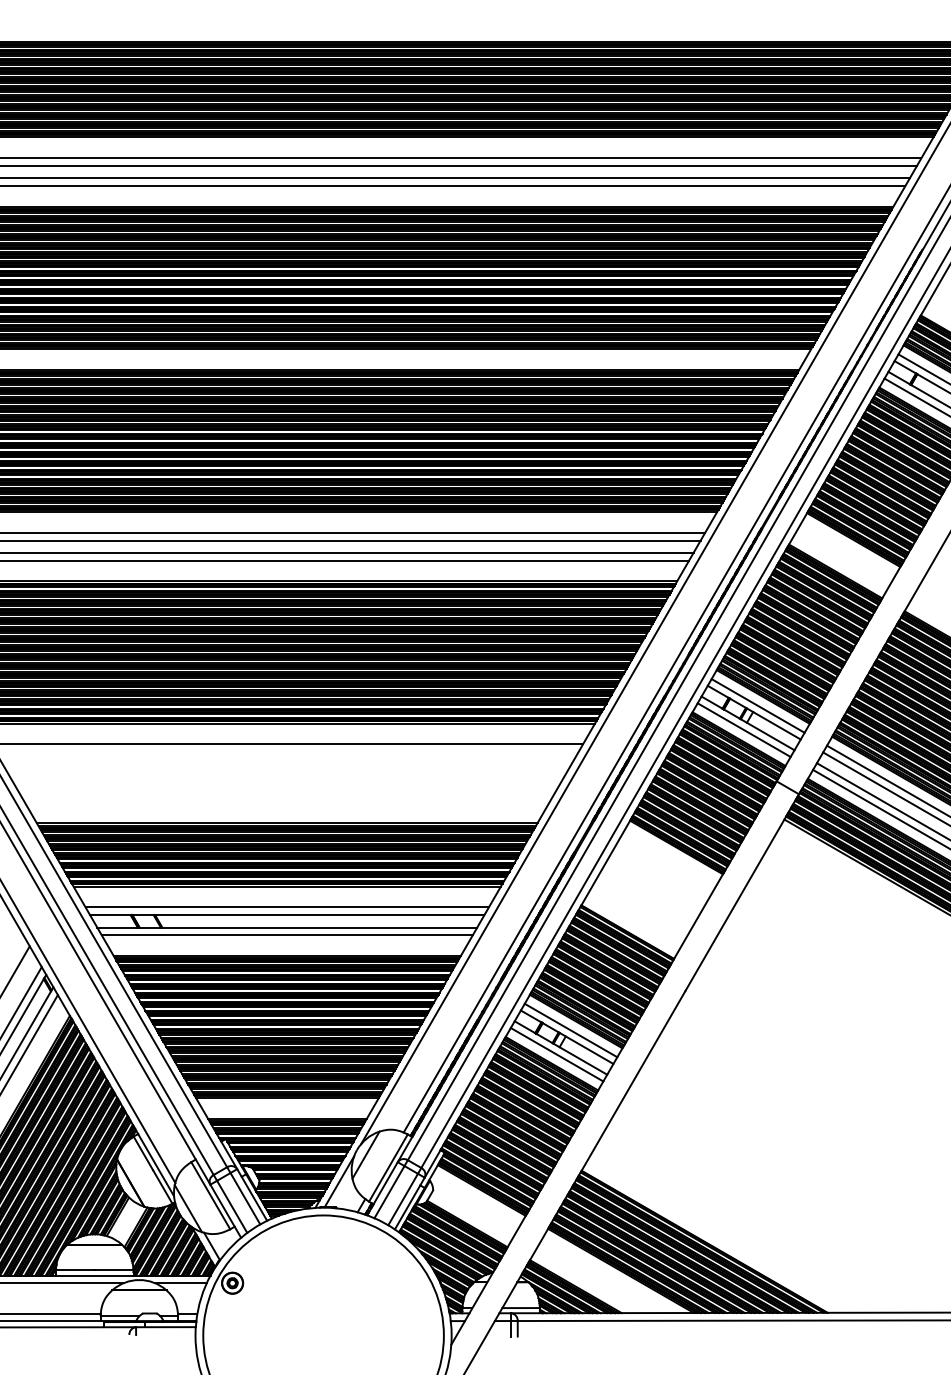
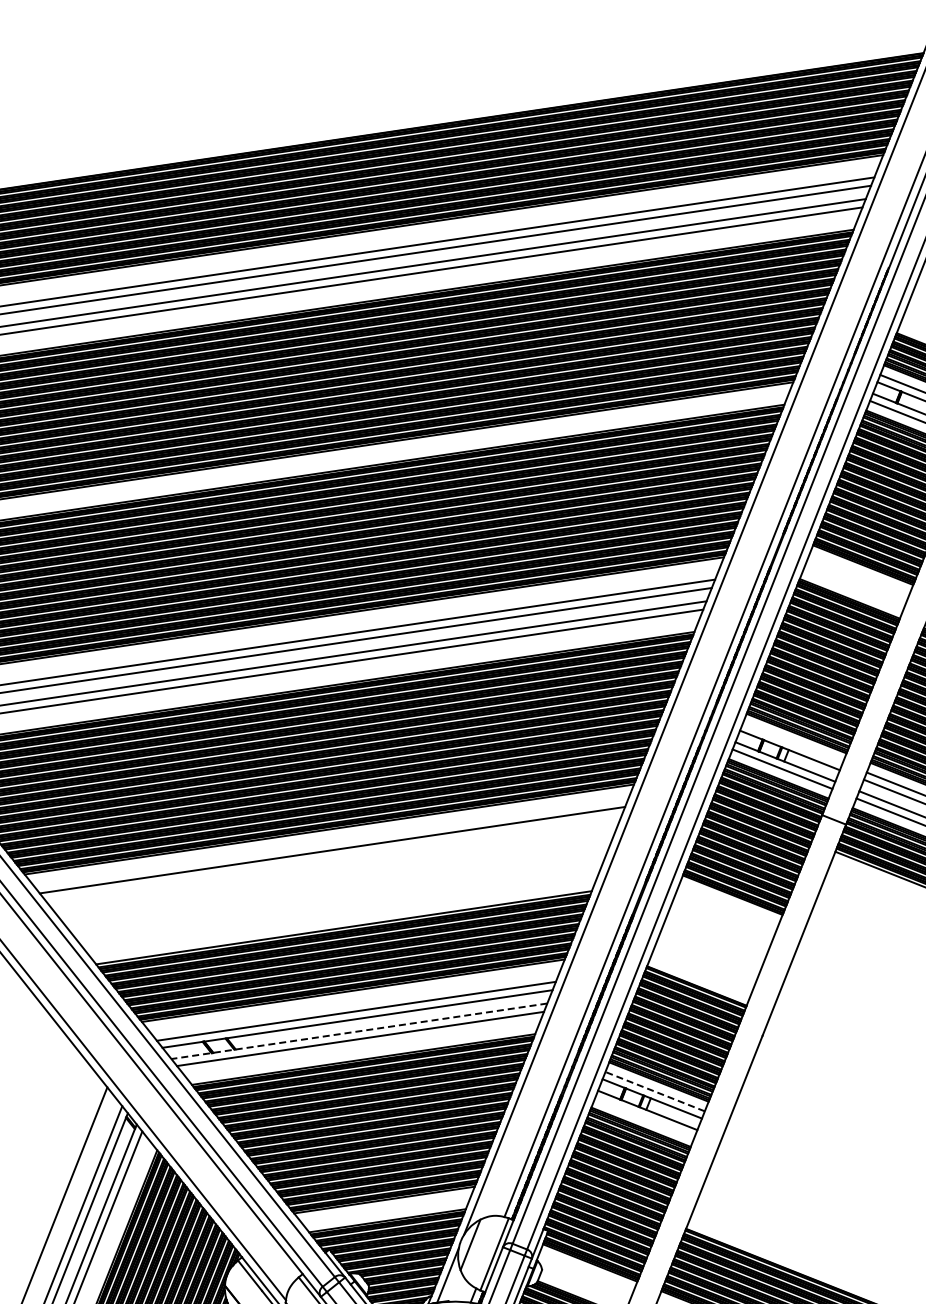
line: (757, 705) -> (792, 742), removed
line: (287, 927) -> (359, 1031), solid -> dashed
line: (570, 1030) -> (654, 1091), solid -> dashed
line: (556, 1054) -> (644, 1117), removed

